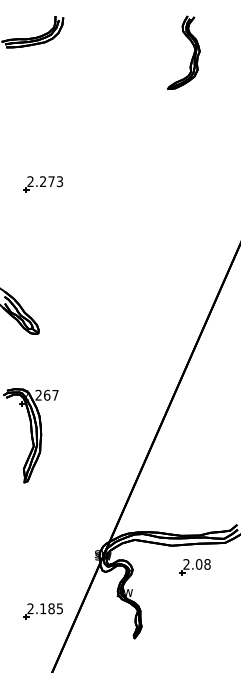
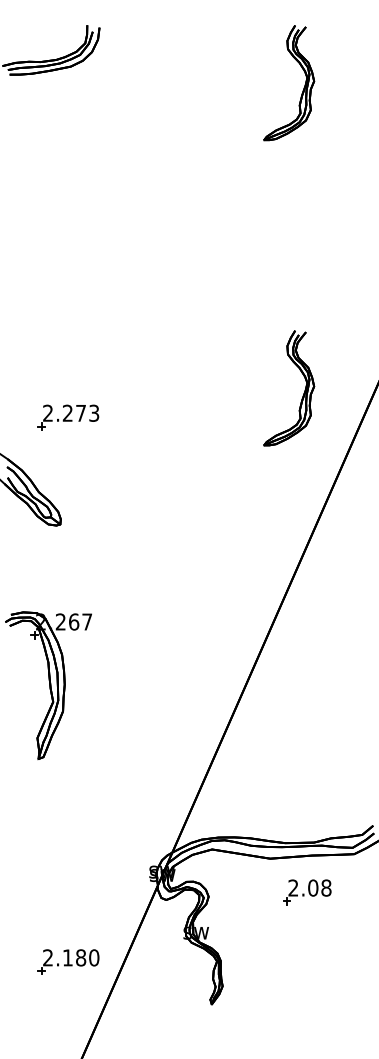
part: (42, 184) -> (66, 417), moved
part: (192, 249) -> (302, 392), added
text: (59, 608) -> (93, 957), 2.185 -> 2.180

